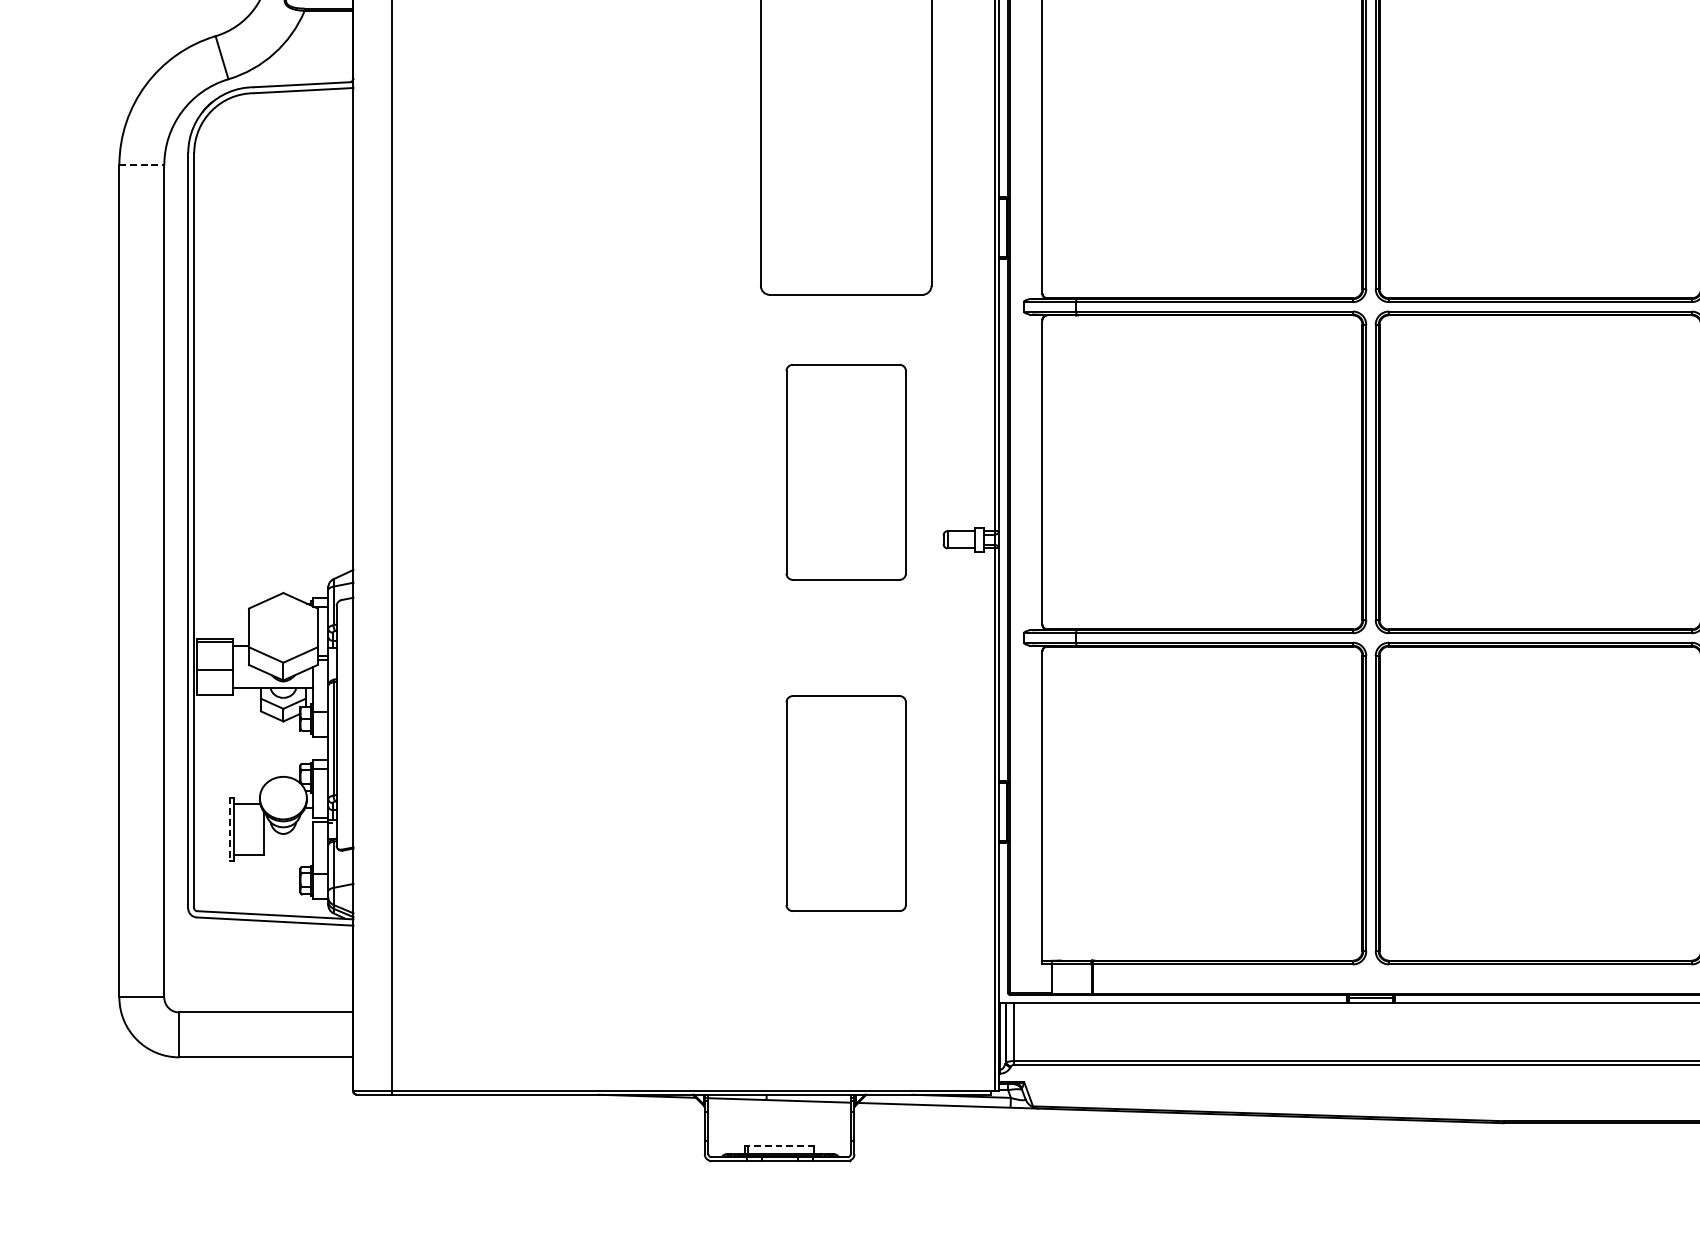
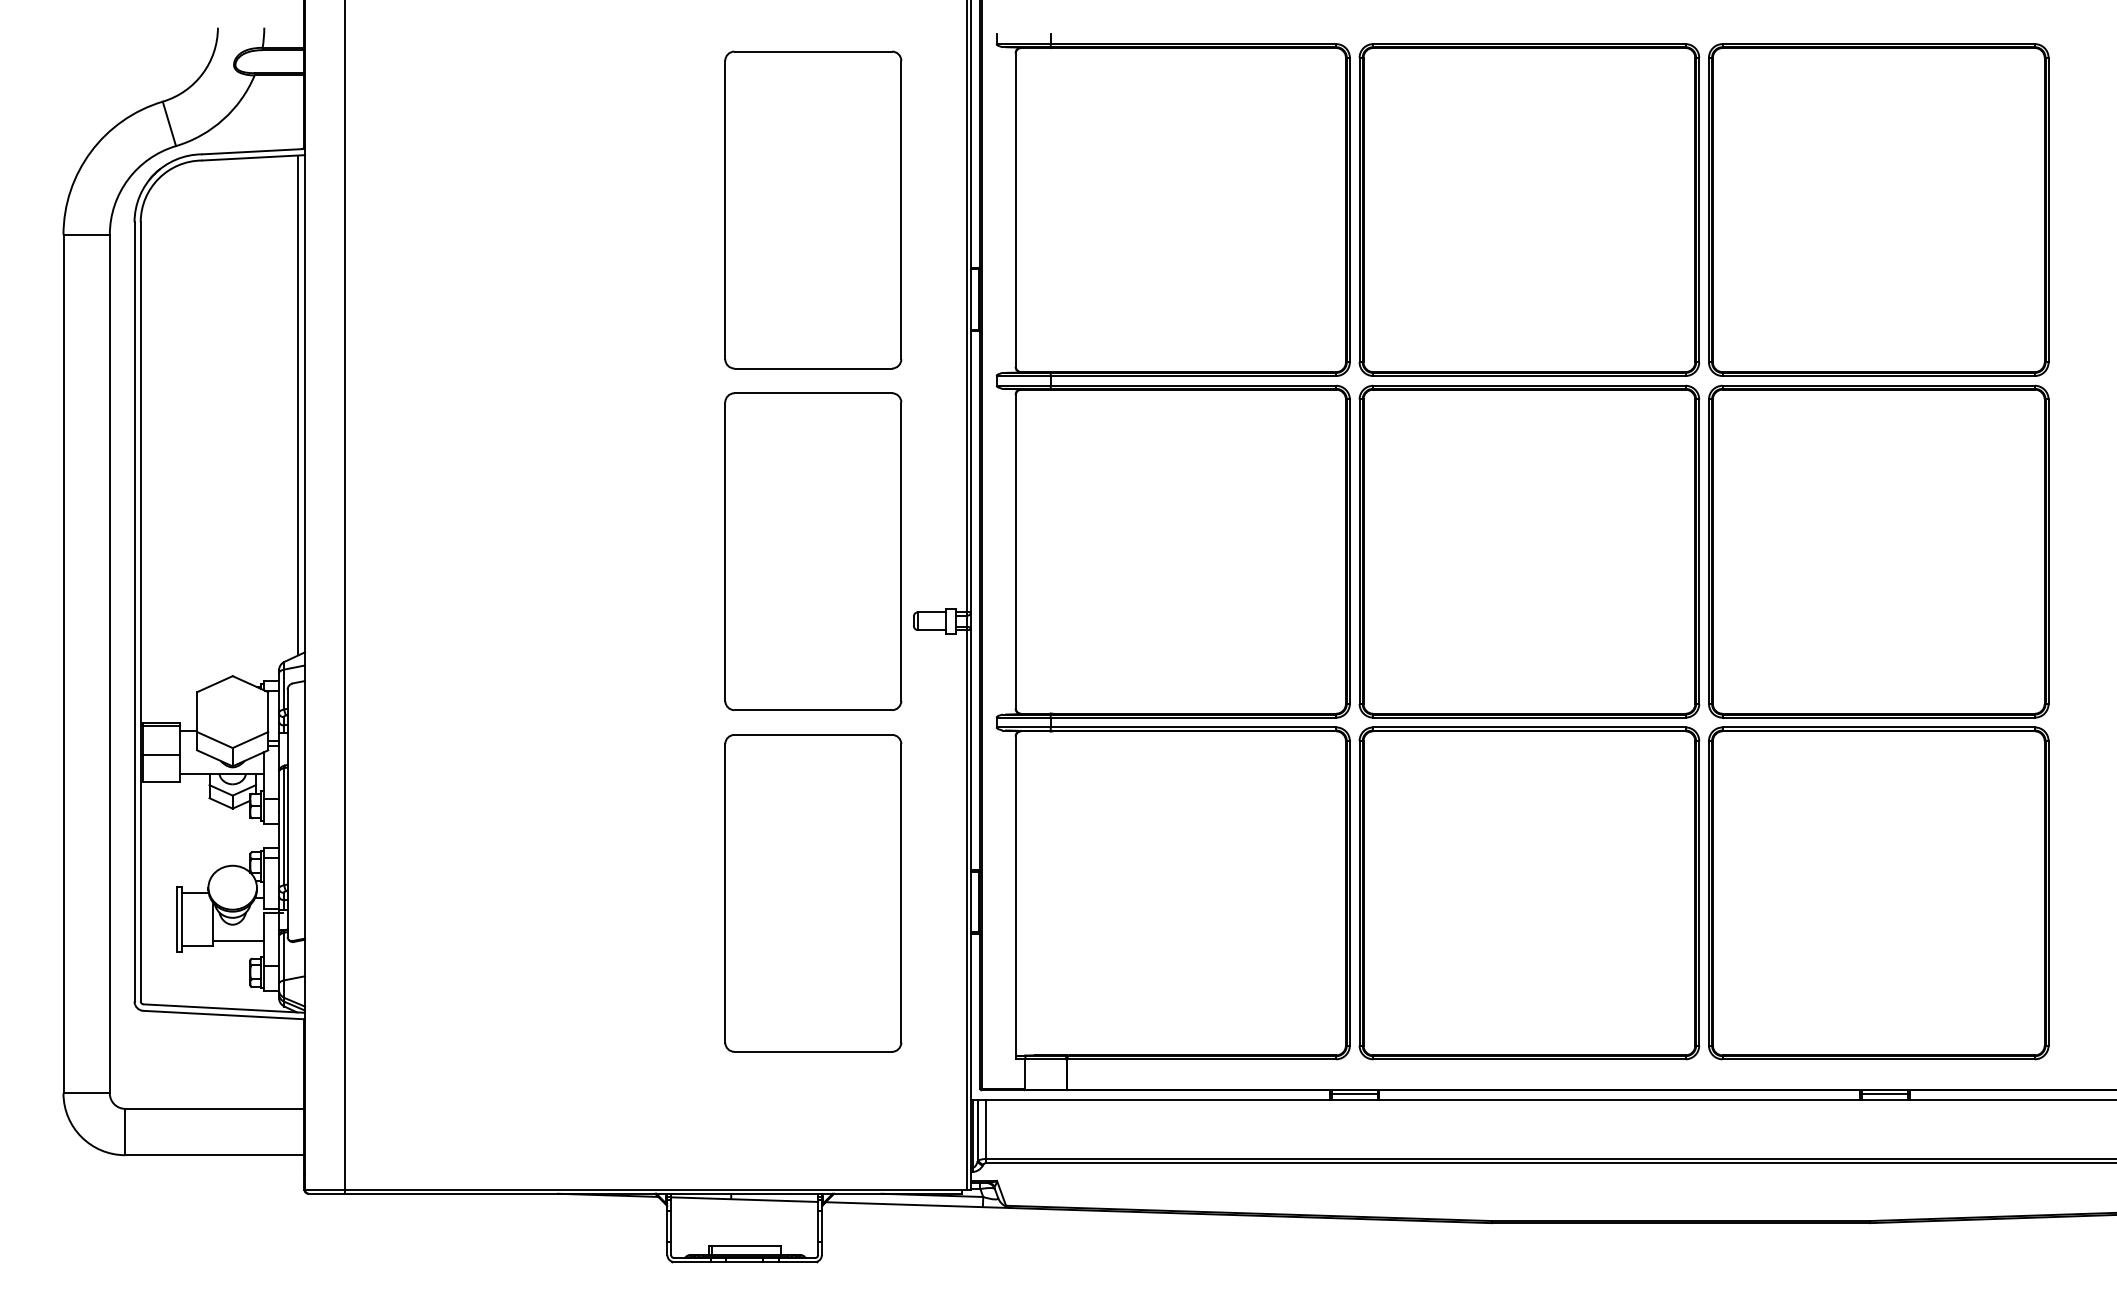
line: (142, 164) -> (87, 234), dashed -> solid
line: (347, 330) -> (298, 405), added
part: (846, 472) -> (813, 551), size x1.43
part: (846, 803) -> (813, 893), size x1.43
line: (229, 829) -> (177, 920), dashed -> solid
line: (288, 850) -> (237, 941), added
line: (779, 1145) -> (744, 1246), dashed -> solid

